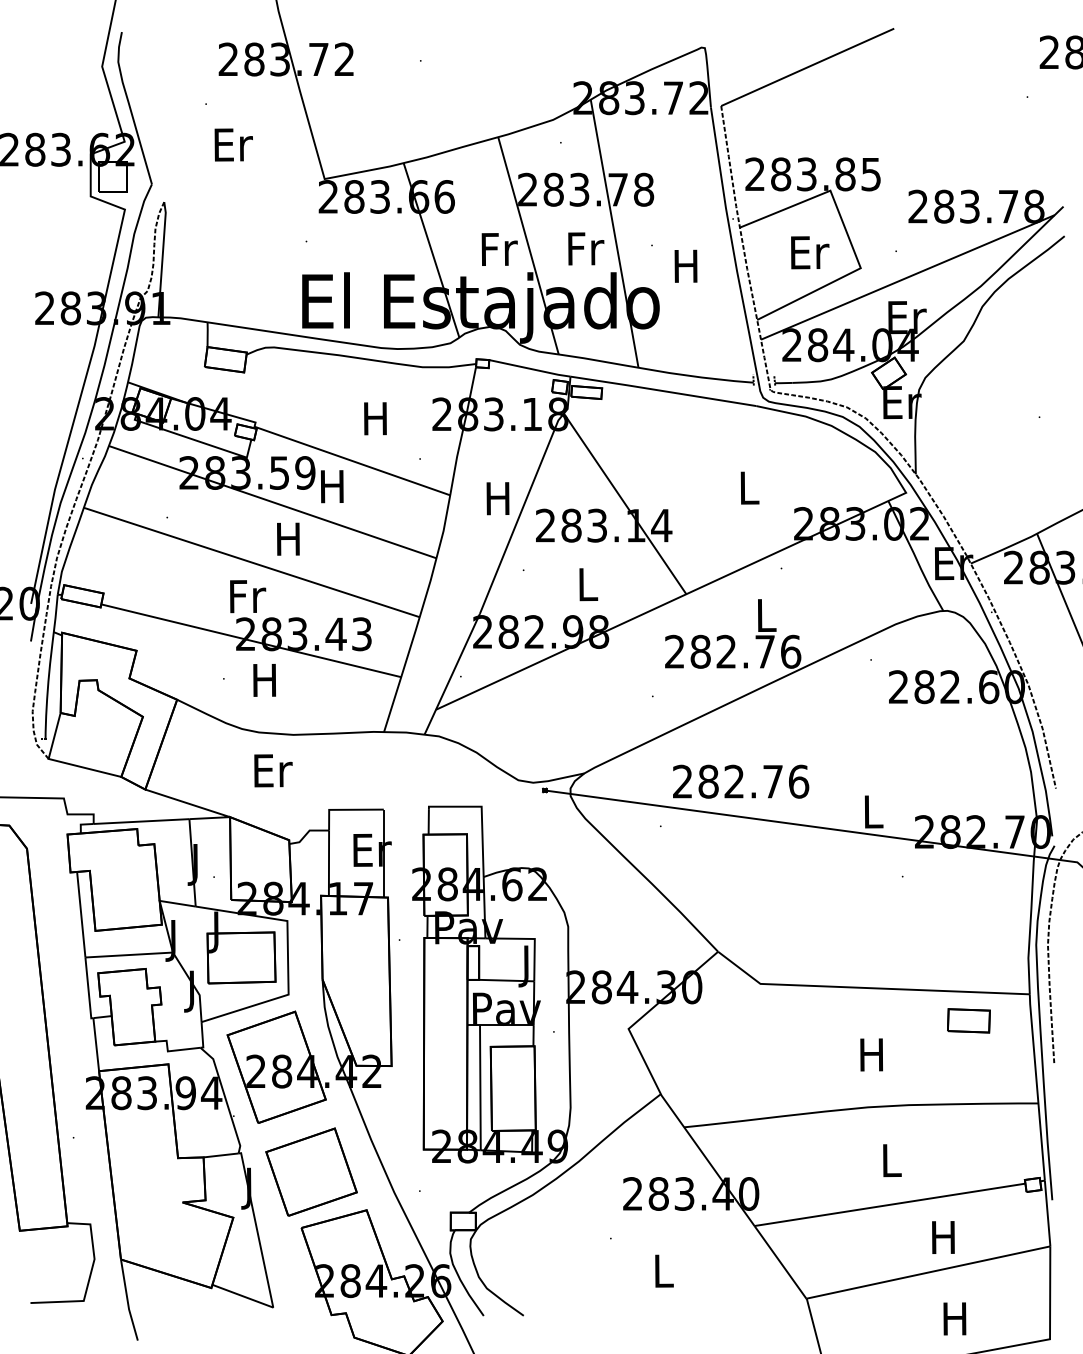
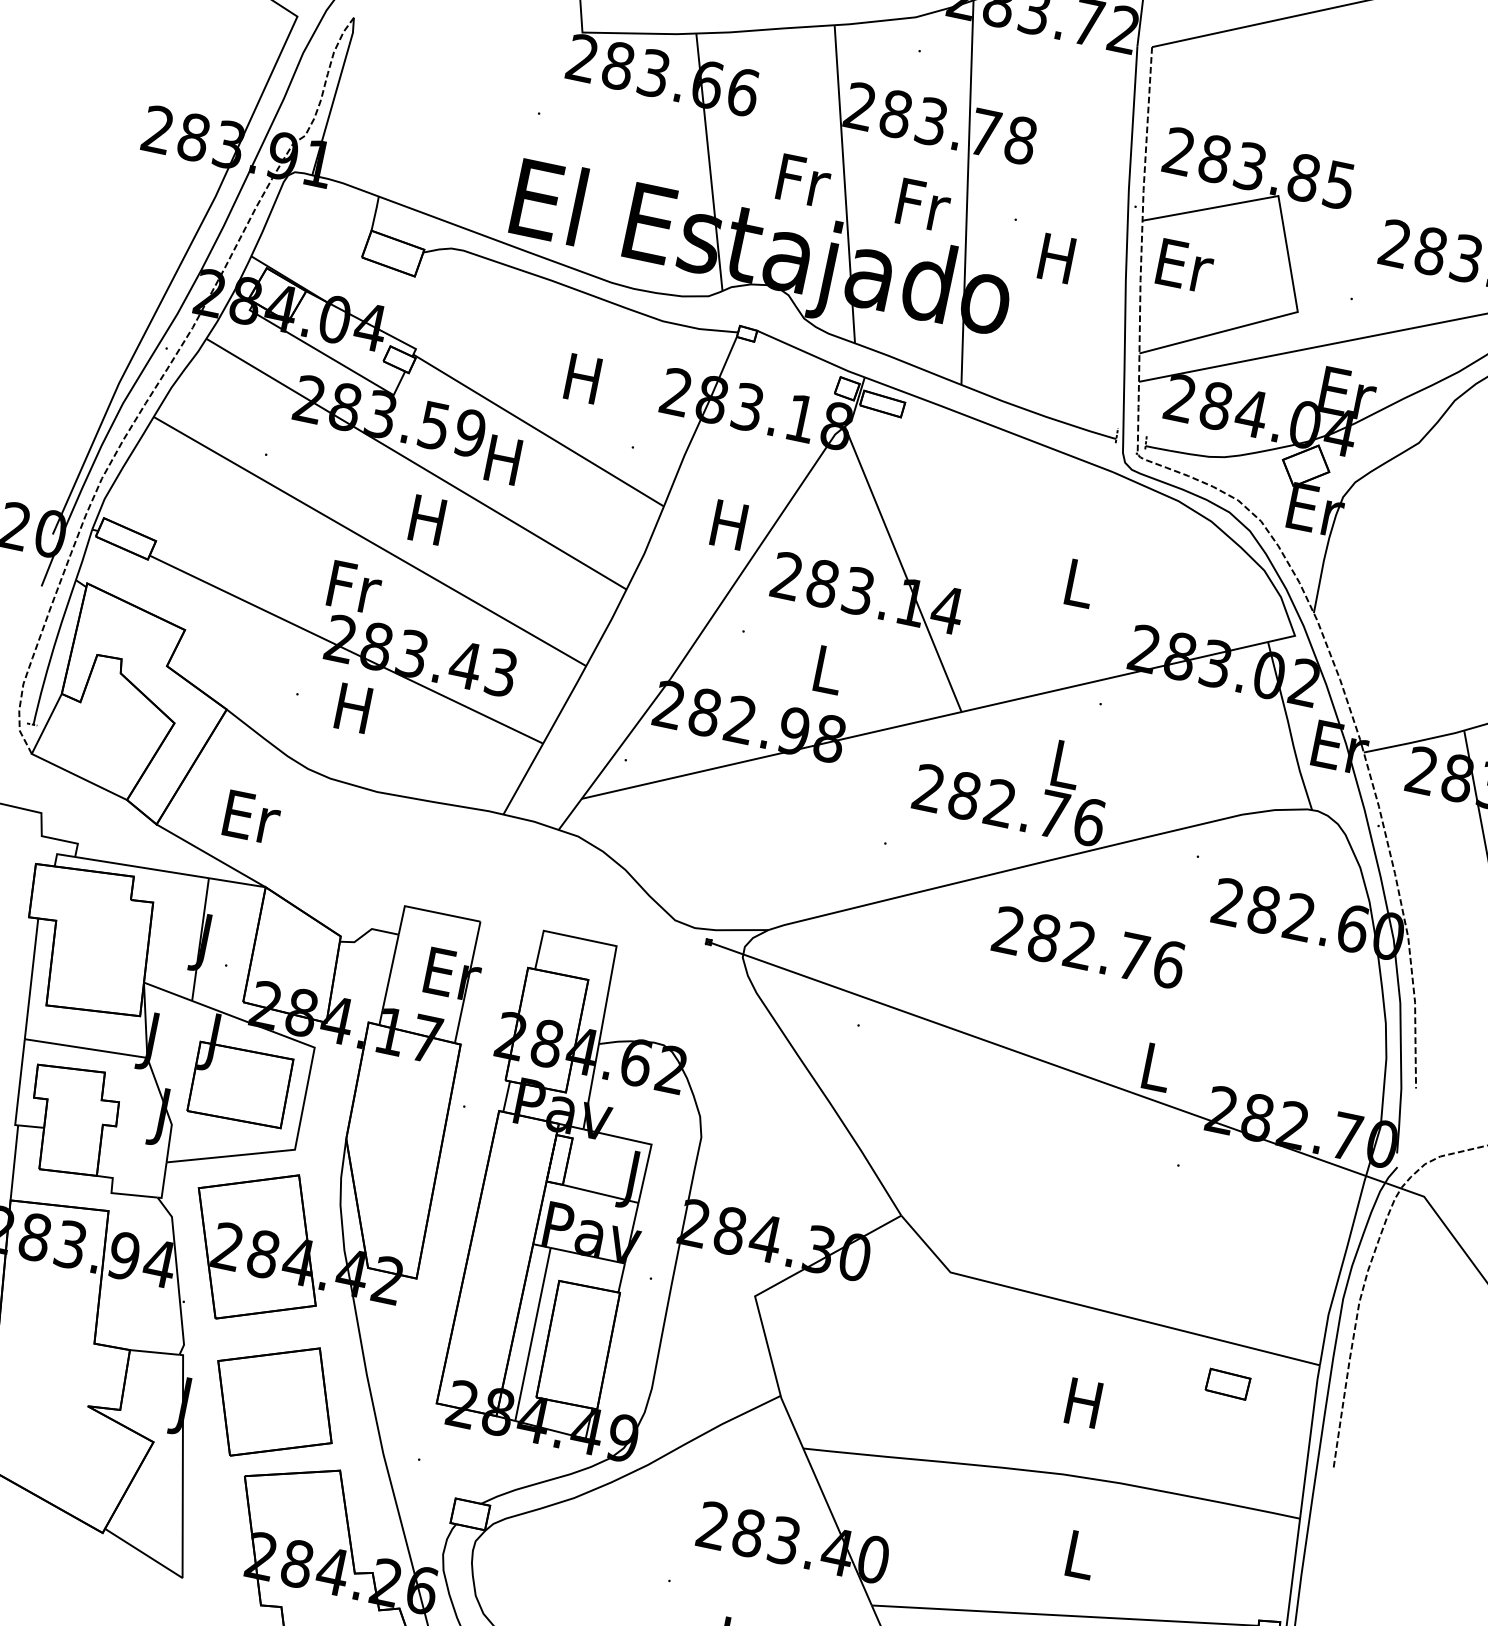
text: (810, 252) -> (1185, 265), moved
text: (273, 770) -> (252, 817), moved
text: (741, 781) -> (1089, 947), moved
part: (968, 1020) -> (1227, 1383), size x0.7

